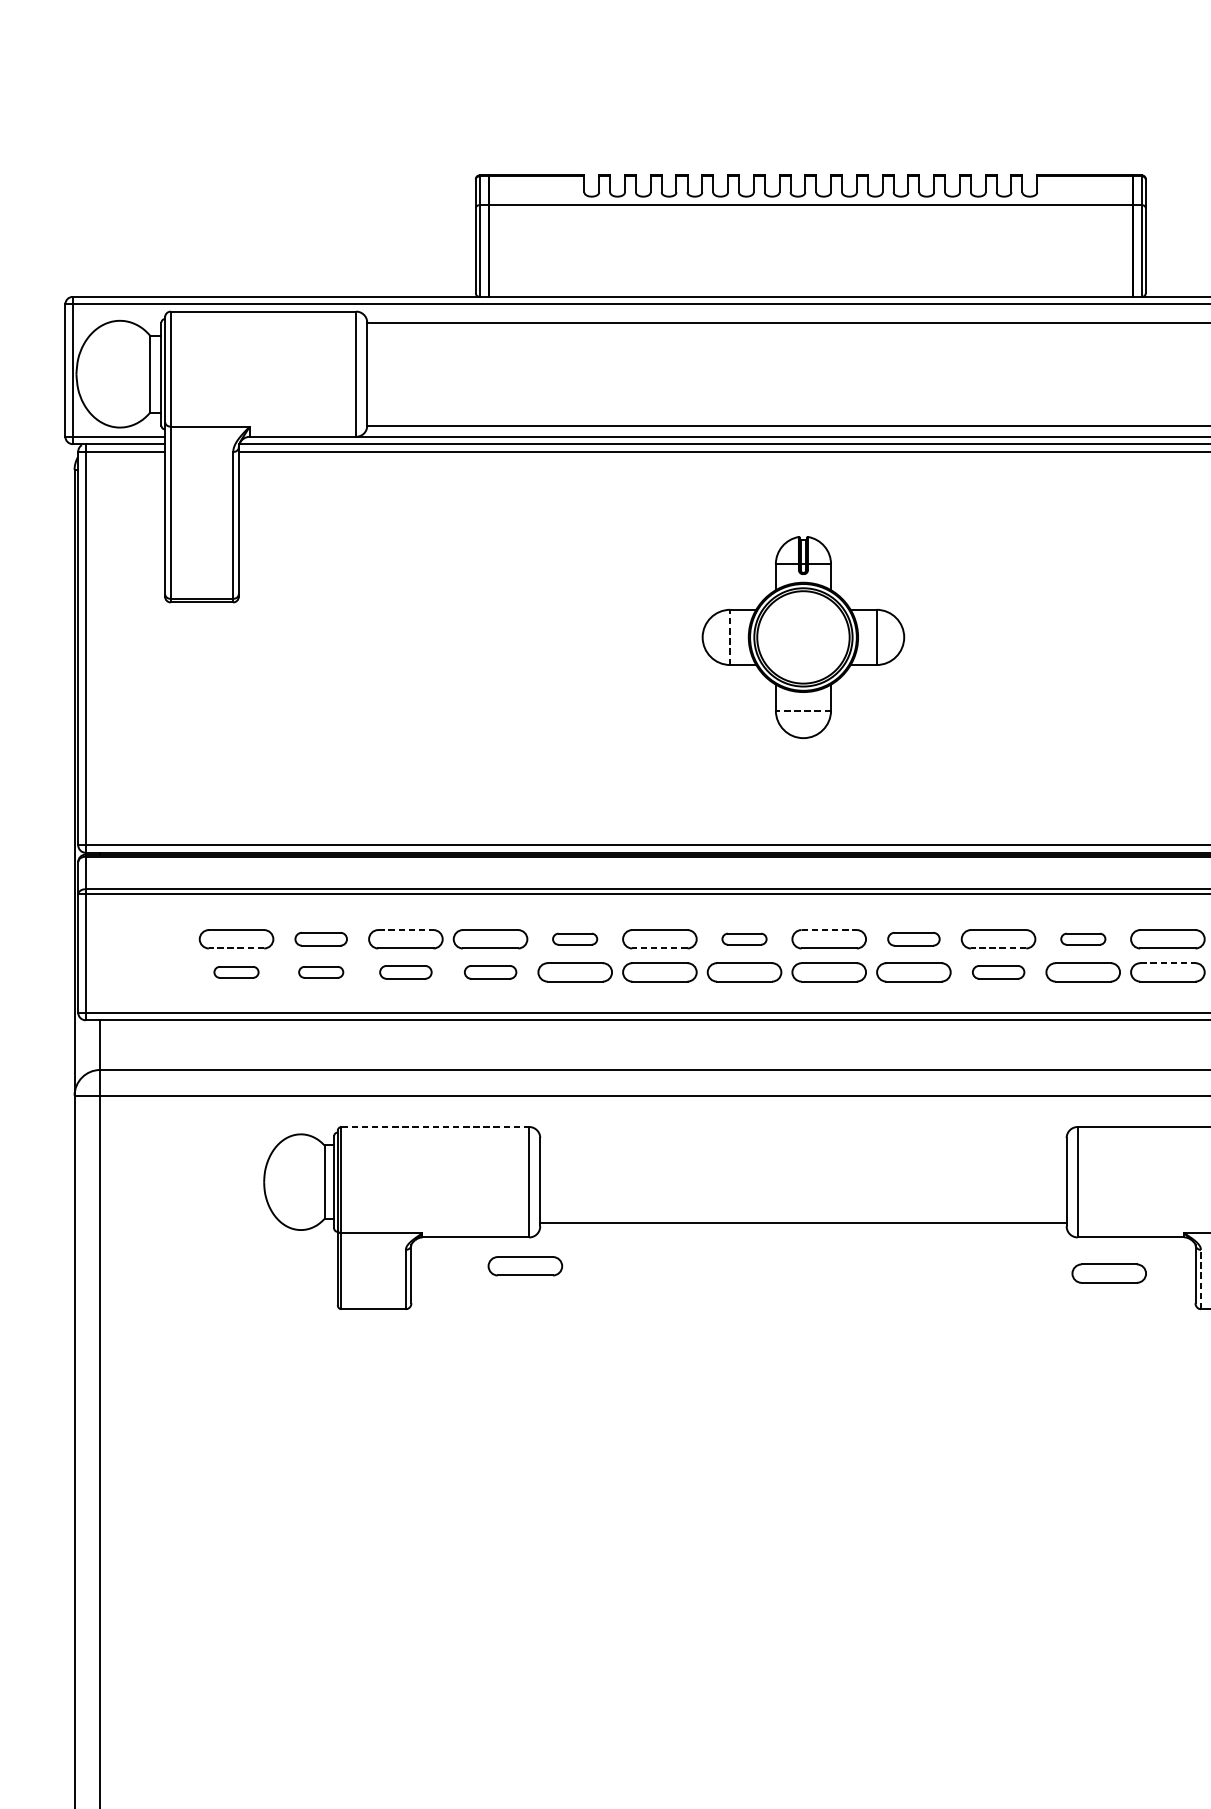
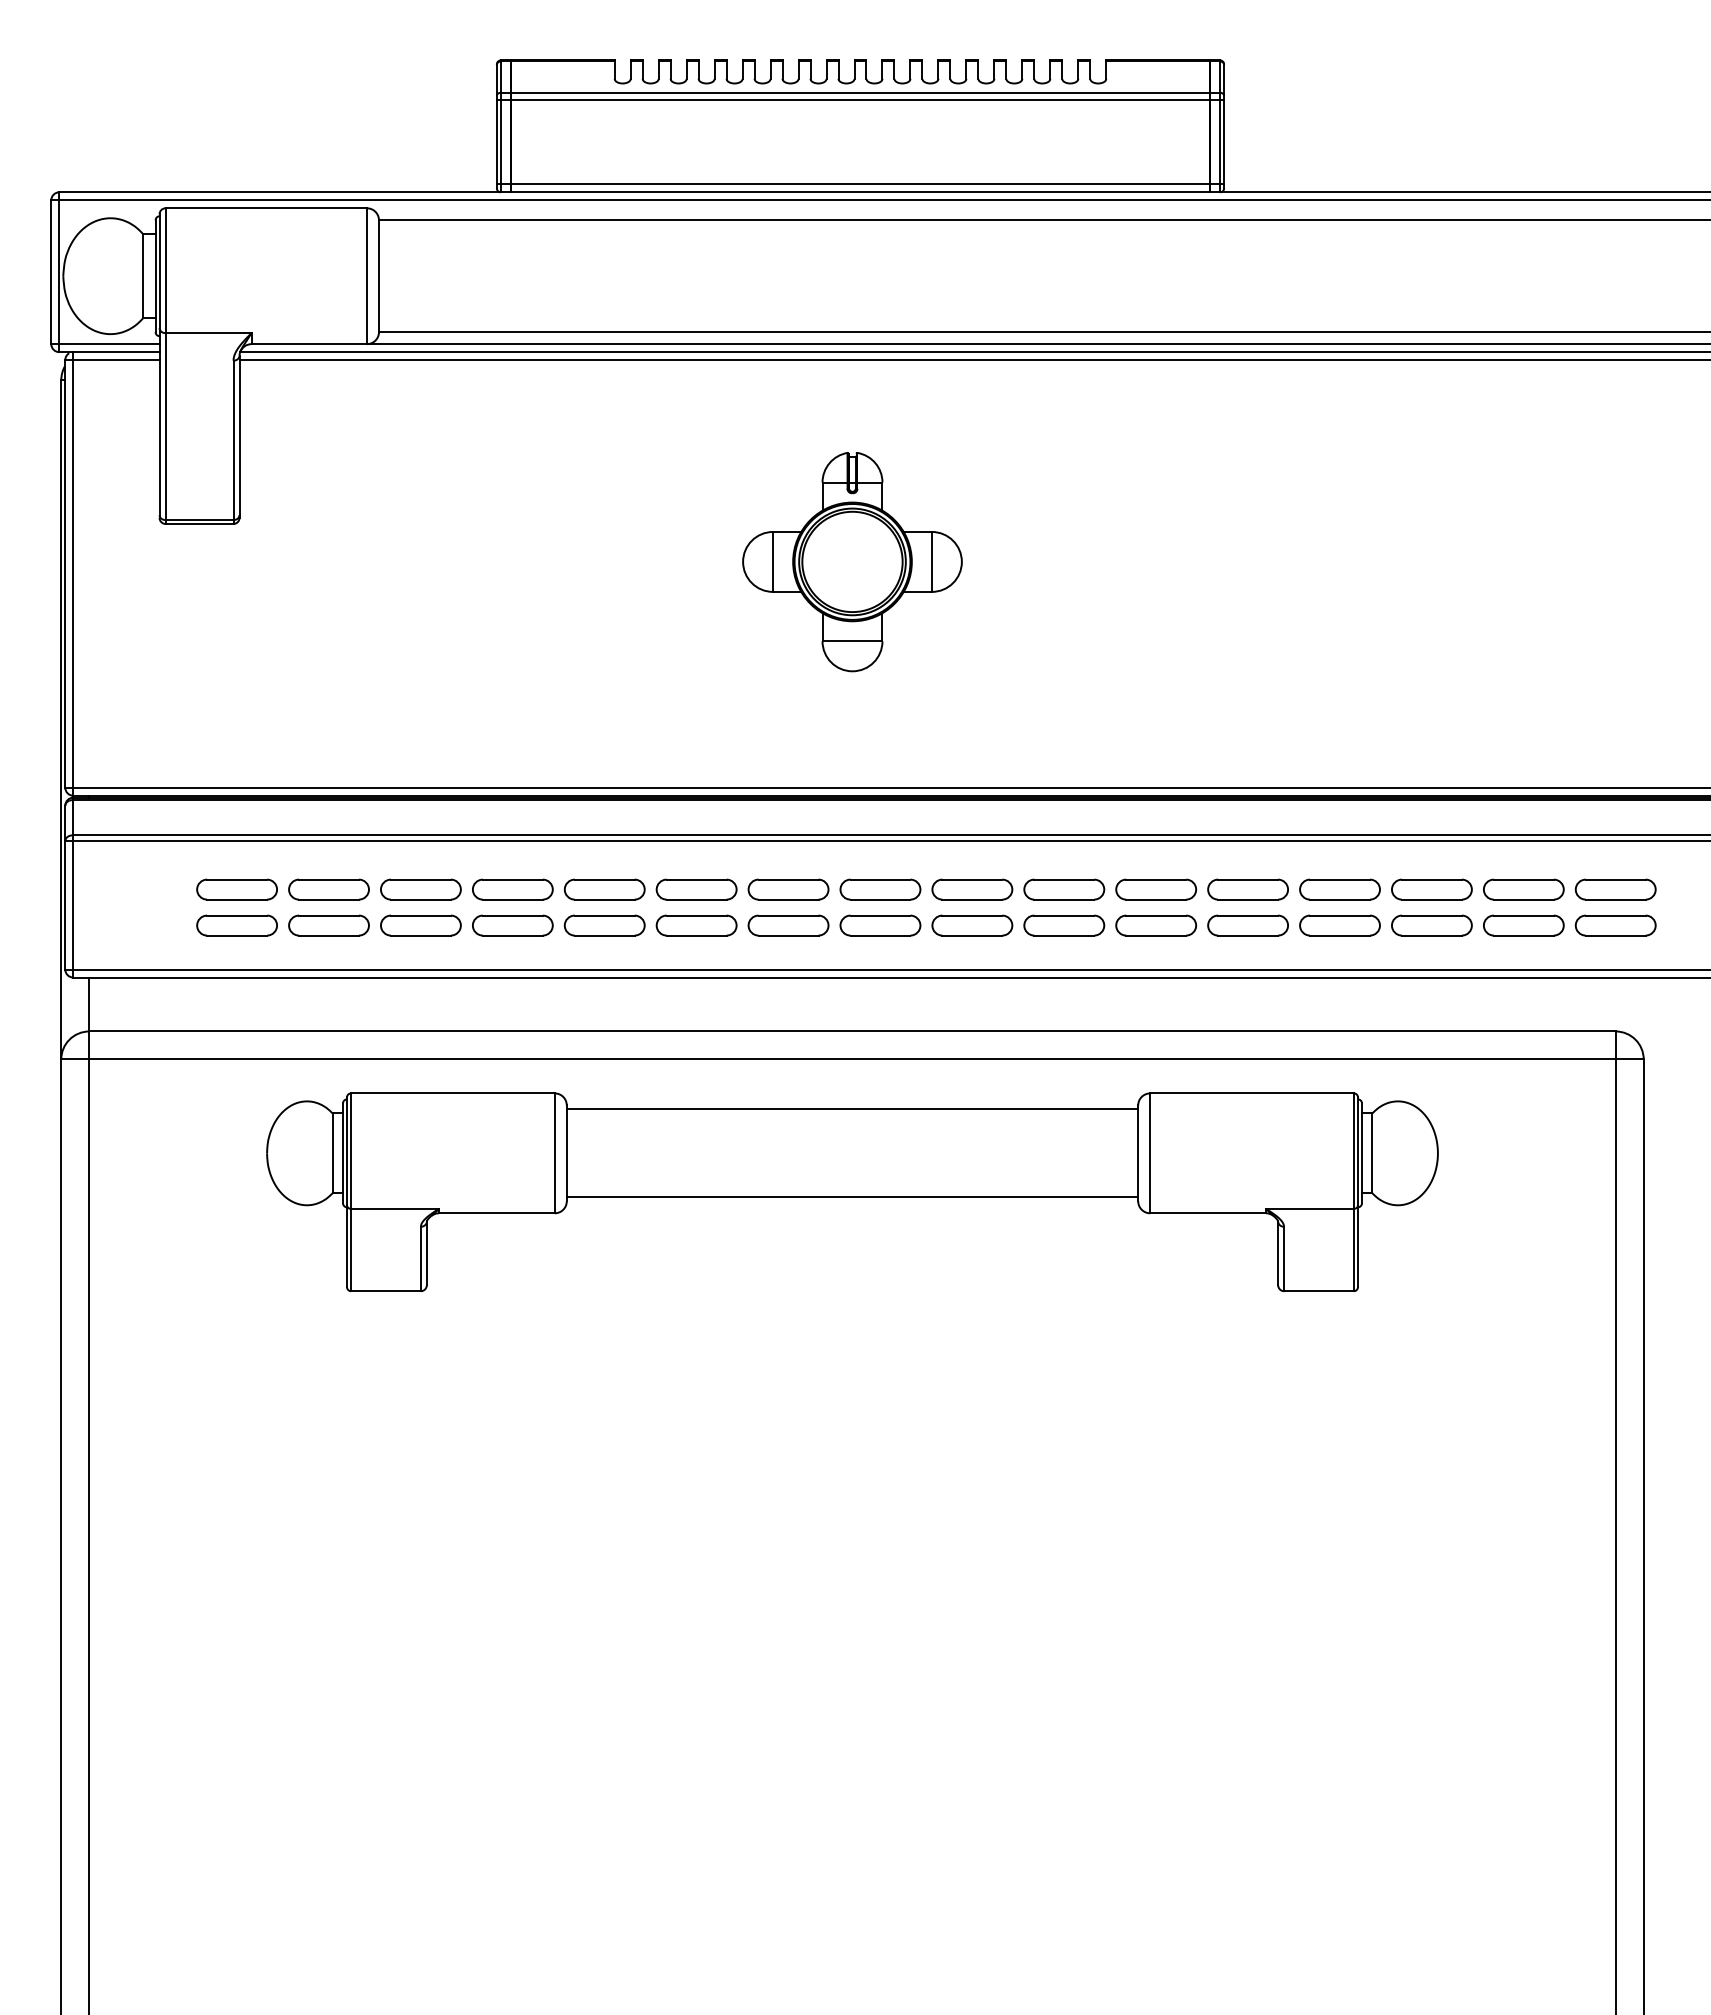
line: (810, 211) -> (860, 99), added
line: (810, 289) -> (860, 184), added
line: (730, 637) -> (773, 561), dashed -> solid
line: (803, 710) -> (852, 641), dashed -> solid
line: (405, 929) -> (420, 879), dashed -> solid
line: (829, 929) -> (880, 879), dashed -> solid
part: (320, 939) -> (328, 889), size x1.43
part: (574, 939) -> (604, 889), size x1.67
part: (744, 939) -> (788, 889), size x1.67
part: (914, 939) -> (972, 889), size x1.43
part: (1083, 939) -> (1156, 889), size x1.67
line: (236, 948) -> (237, 899), dashed -> solid
line: (659, 948) -> (696, 899), dashed -> solid
line: (998, 948) -> (1064, 899), dashed -> solid
line: (1168, 963) -> (1248, 915), dashed -> solid
part: (235, 972) -> (236, 925), size x1.67
part: (320, 972) -> (328, 925), size x1.67
part: (405, 972) -> (420, 925), size x1.43
part: (490, 972) -> (512, 925), size x1.43
part: (998, 972) -> (1064, 925), size x1.43
line: (434, 1127) -> (452, 1093), dashed -> solid
line: (803, 1141) -> (852, 1109), added
part: (525, 1266) -> (550, 1244), removed
part: (1109, 1273) -> (1184, 1252), removed
line: (1201, 1279) -> (1284, 1258), dashed -> solid

